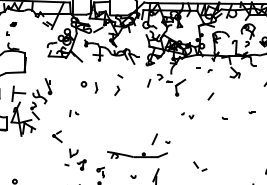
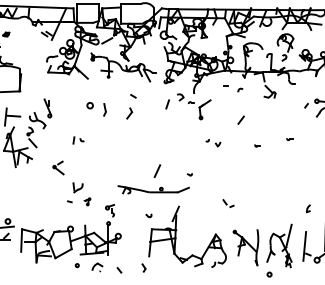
line: (154, 138) -> (157, 170), moved
part: (81, 164) -> (87, 201), size x0.6
part: (200, 166) -> (228, 203), size x0.7

